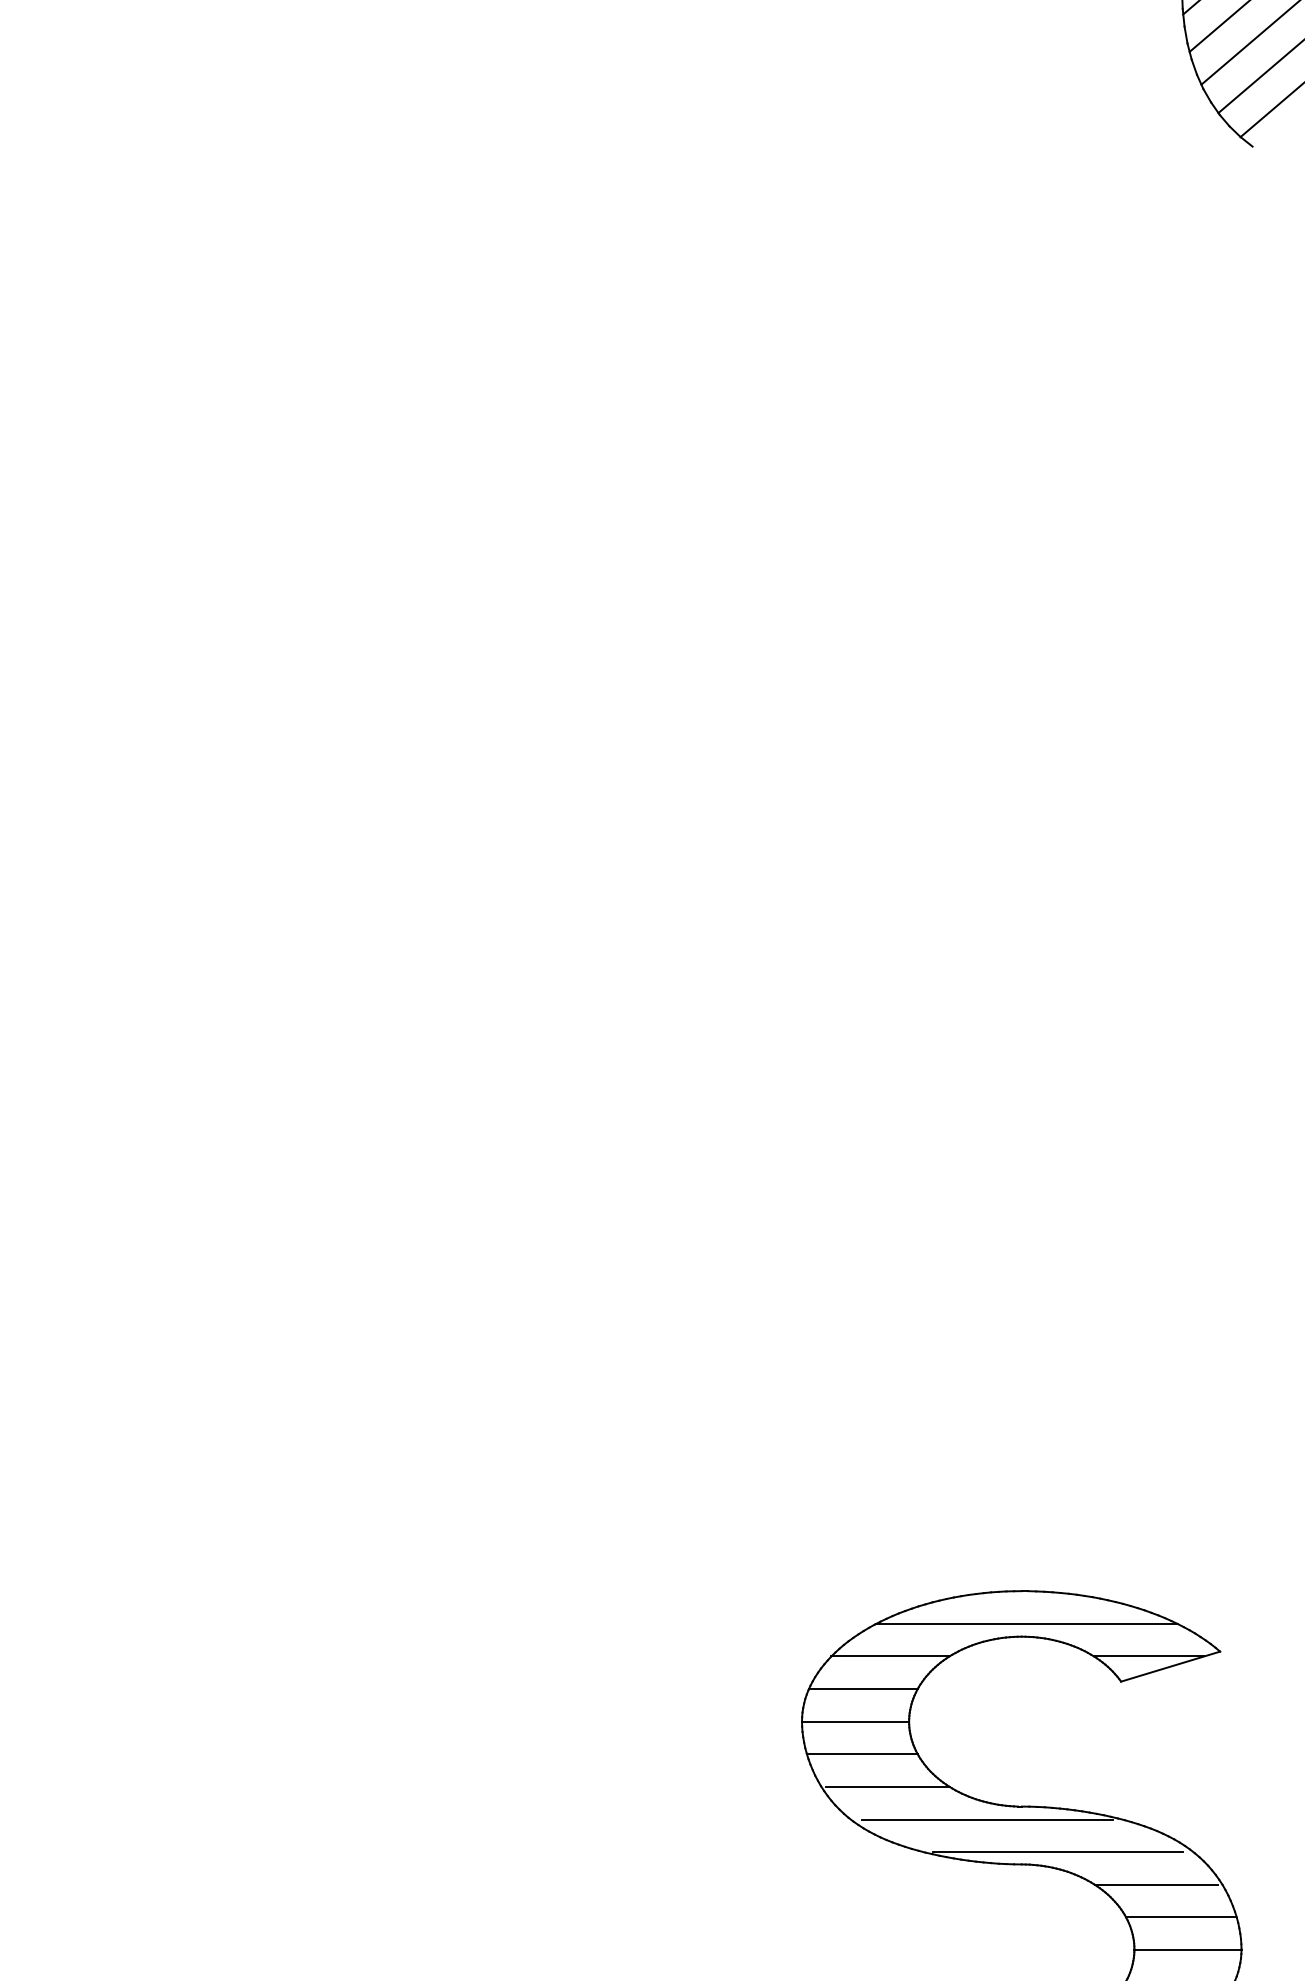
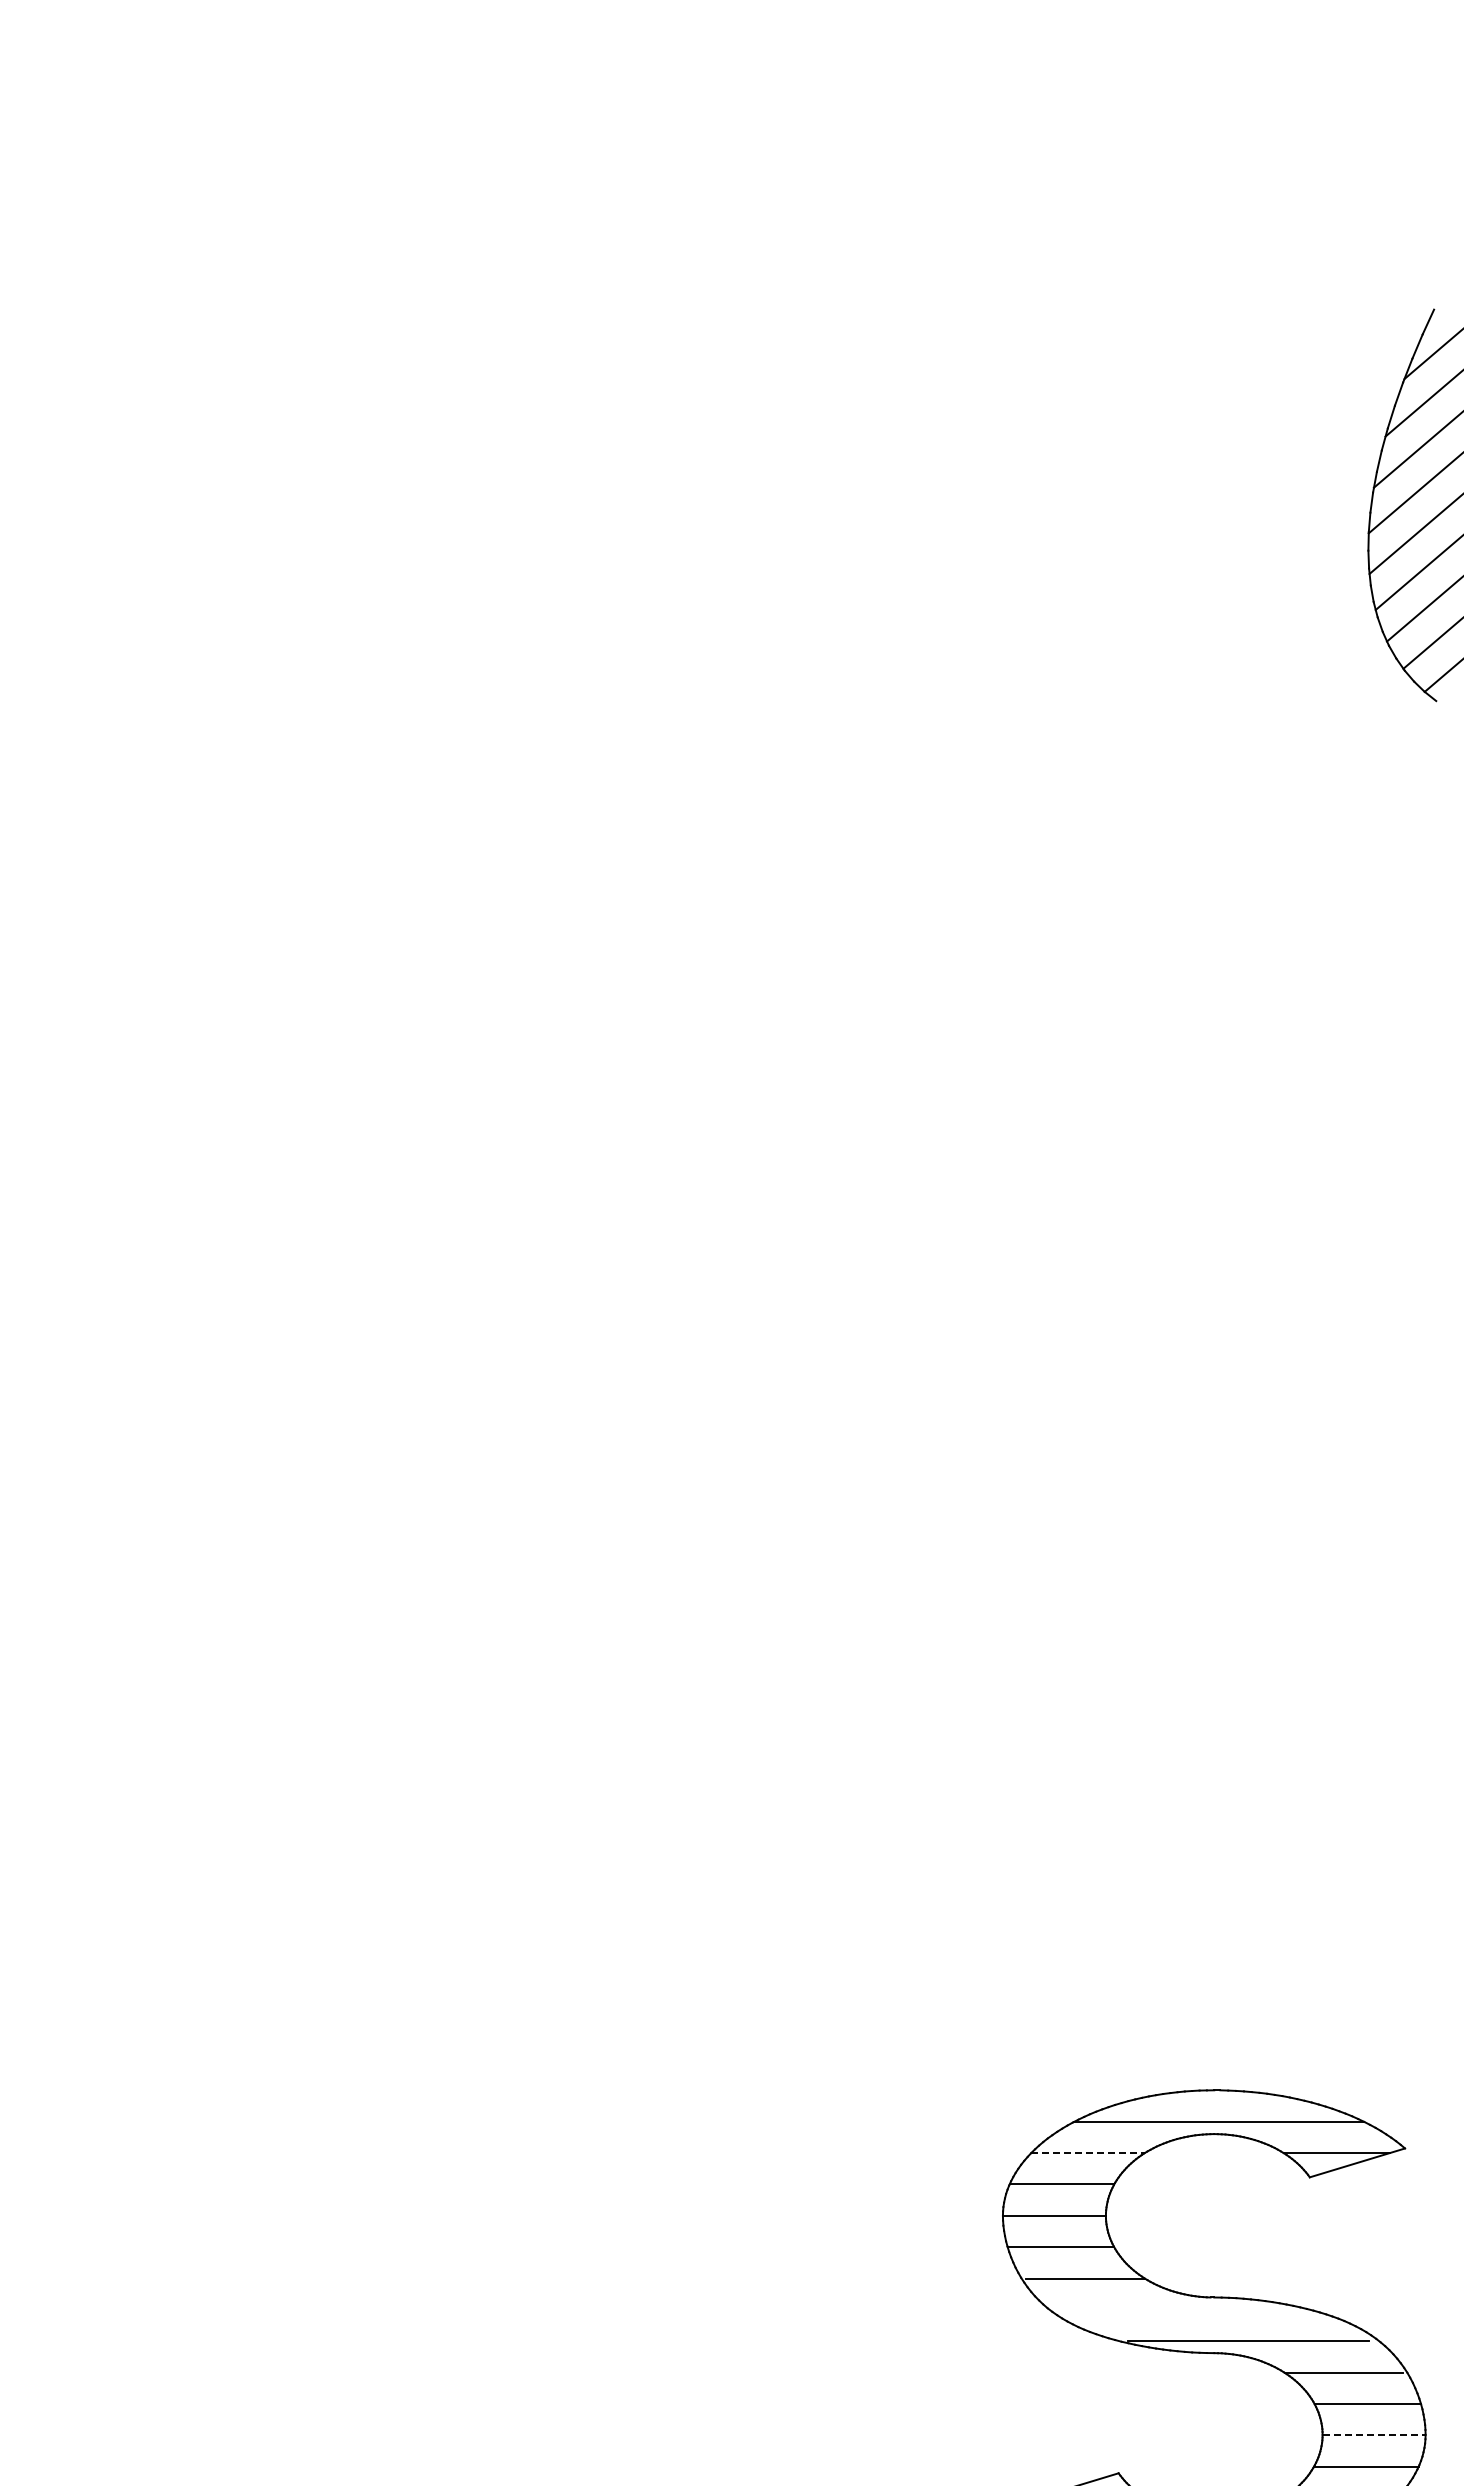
line: (890, 1656) -> (1088, 2153), solid -> dashed
line: (987, 1819) -> (1181, 2309), removed
line: (1188, 1950) -> (1374, 2435), solid -> dashed

